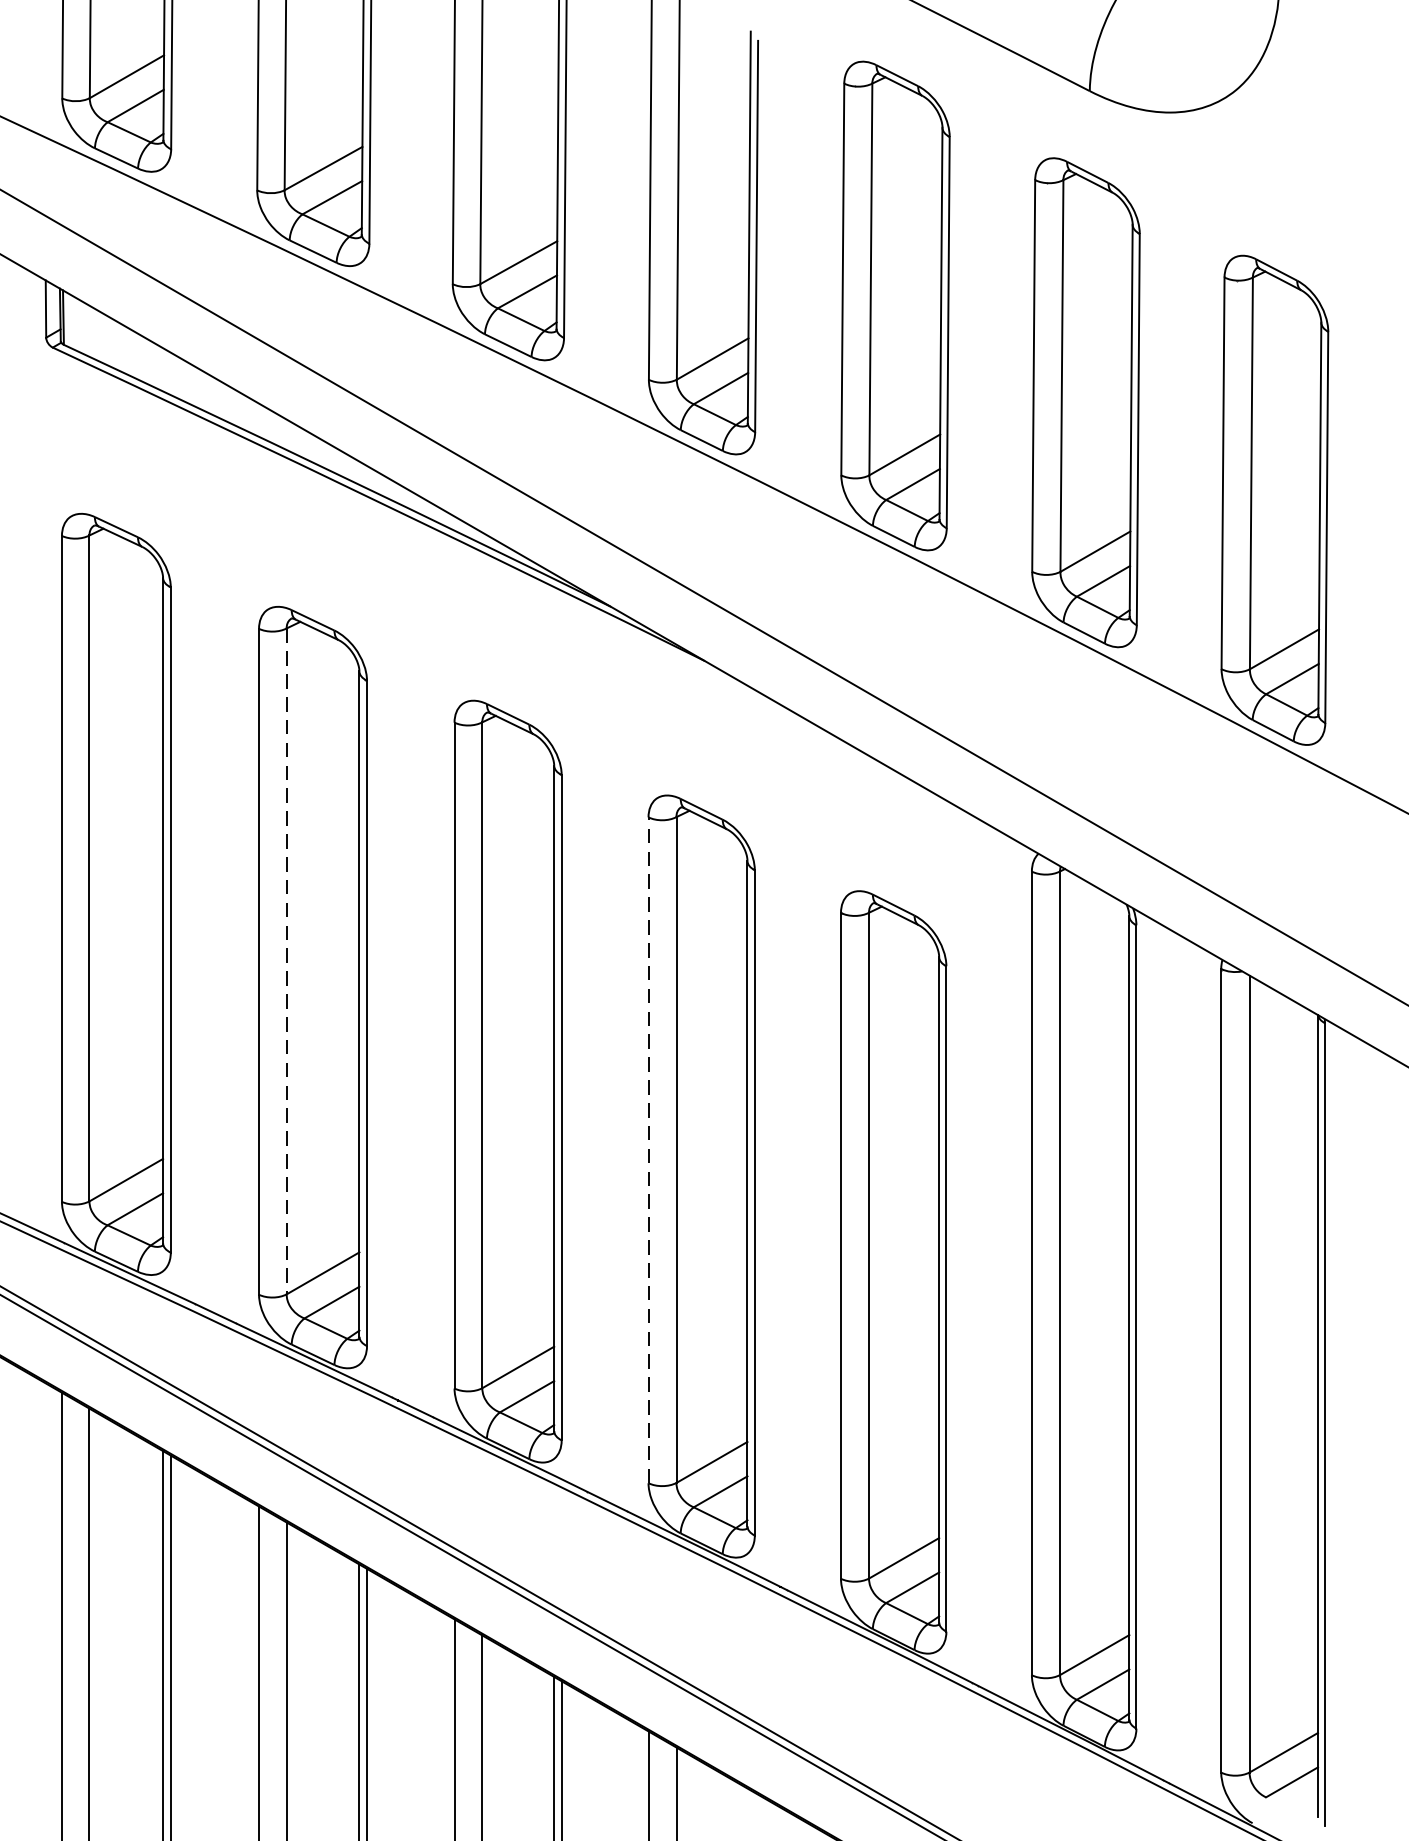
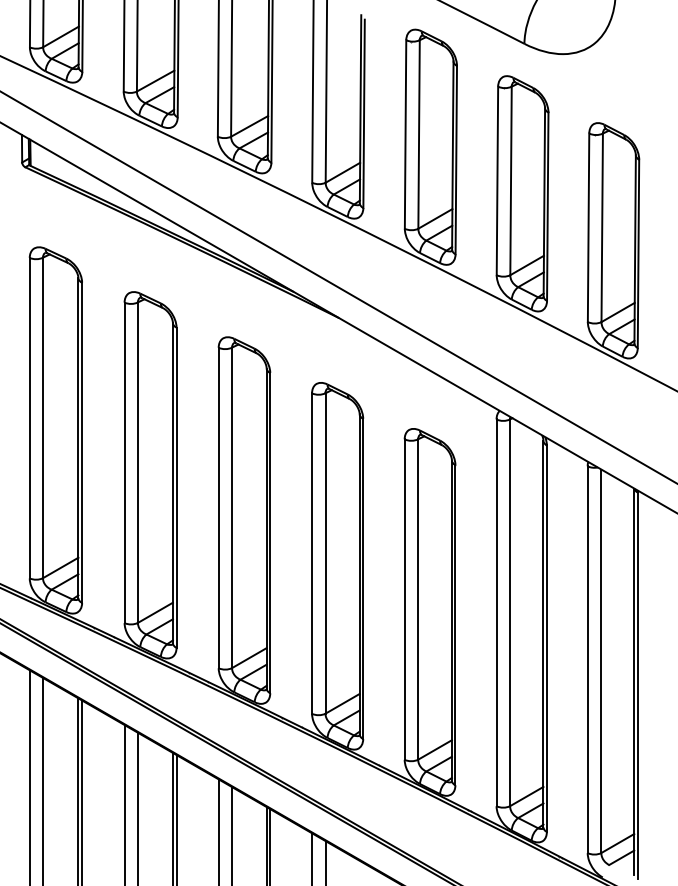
line: (285, 963) -> (137, 463), dashed -> solid
line: (649, 1150) -> (312, 553), dashed -> solid

